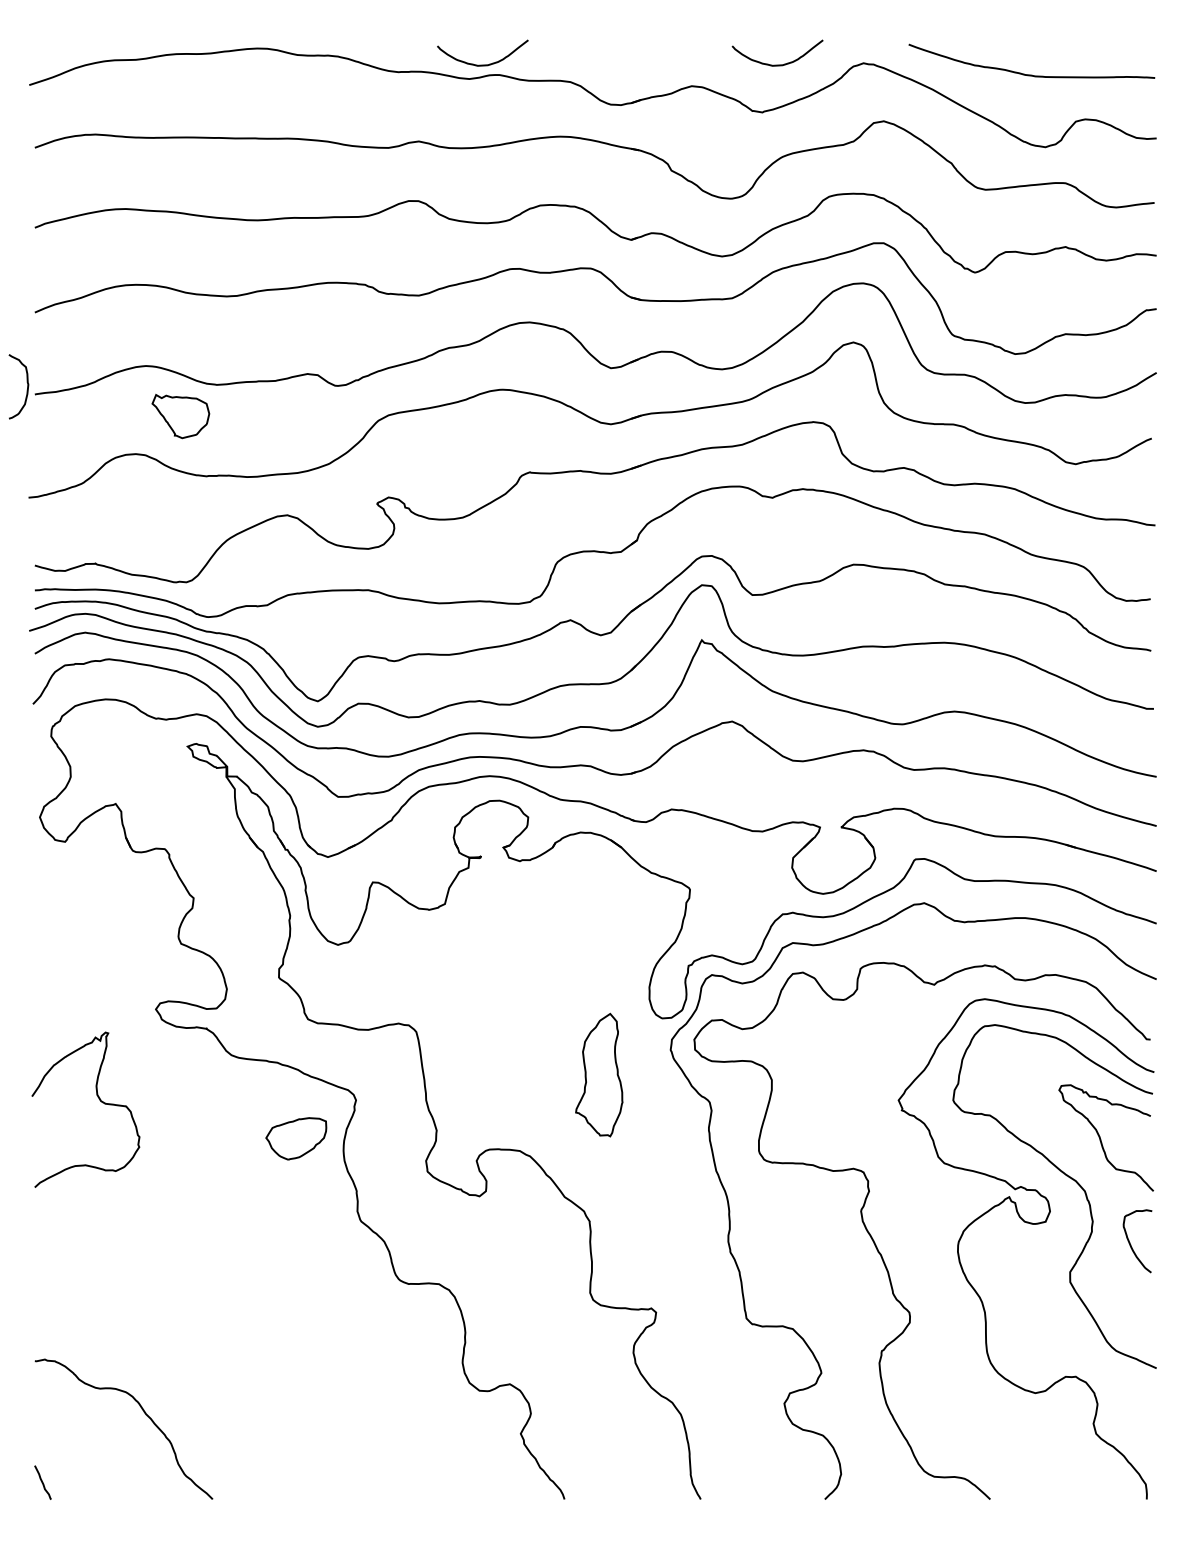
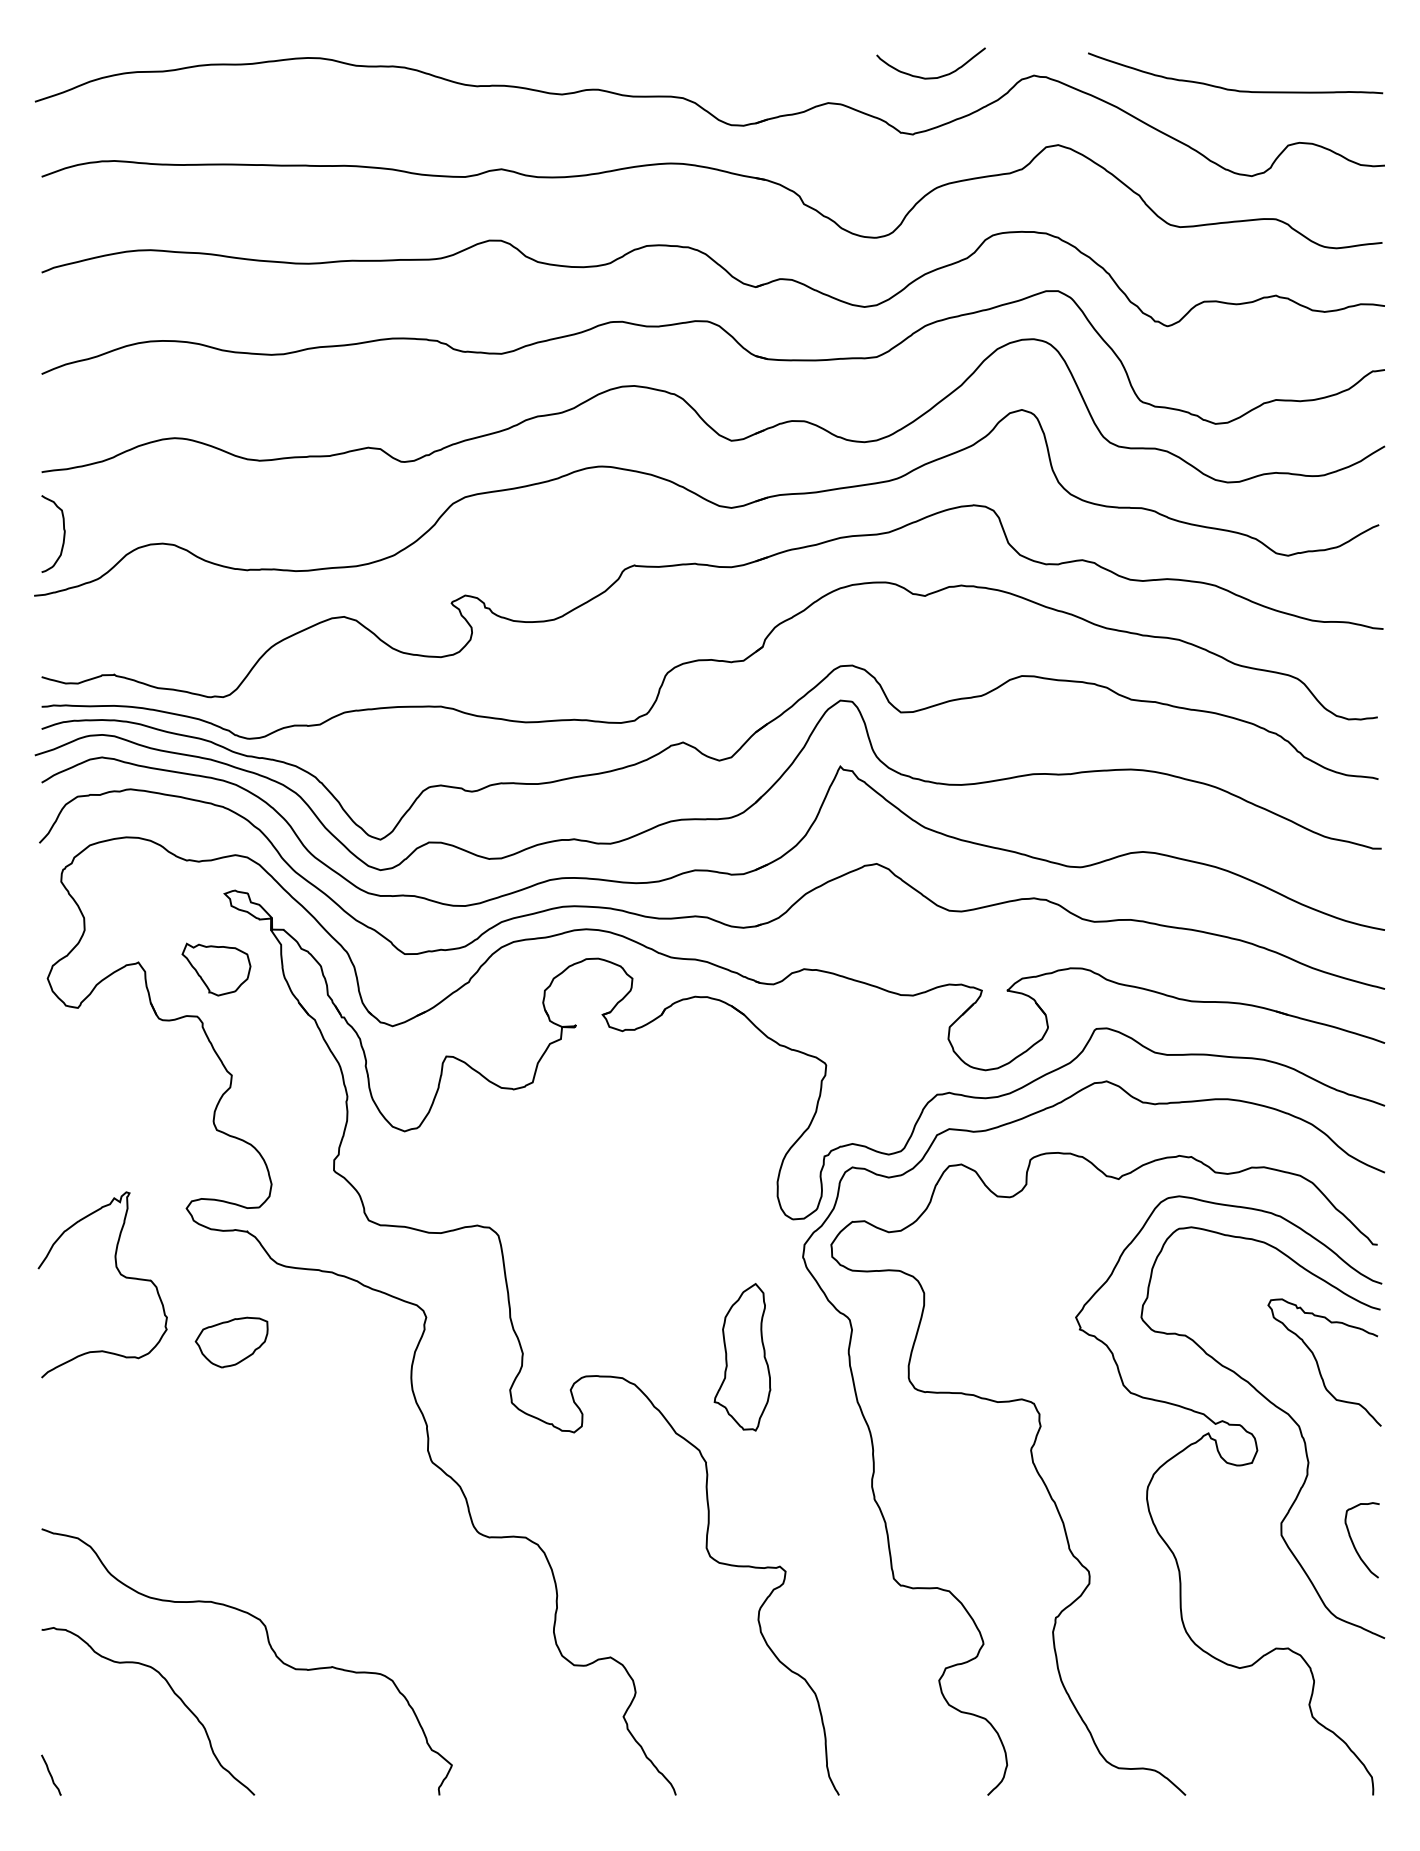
curve: (482, 64) -> (577, 77), removed
curve: (27, 386) -> (63, 533), moved
part: (180, 416) -> (216, 969), moved
part: (599, 1075) -> (742, 1357), moved
curve: (99, 1101) -> (119, 1274), moved
part: (296, 1138) -> (231, 1342), moved
curve: (1130, 1242) -> (1353, 1541), moved
curve: (225, 1376) -> (270, 1648), added

